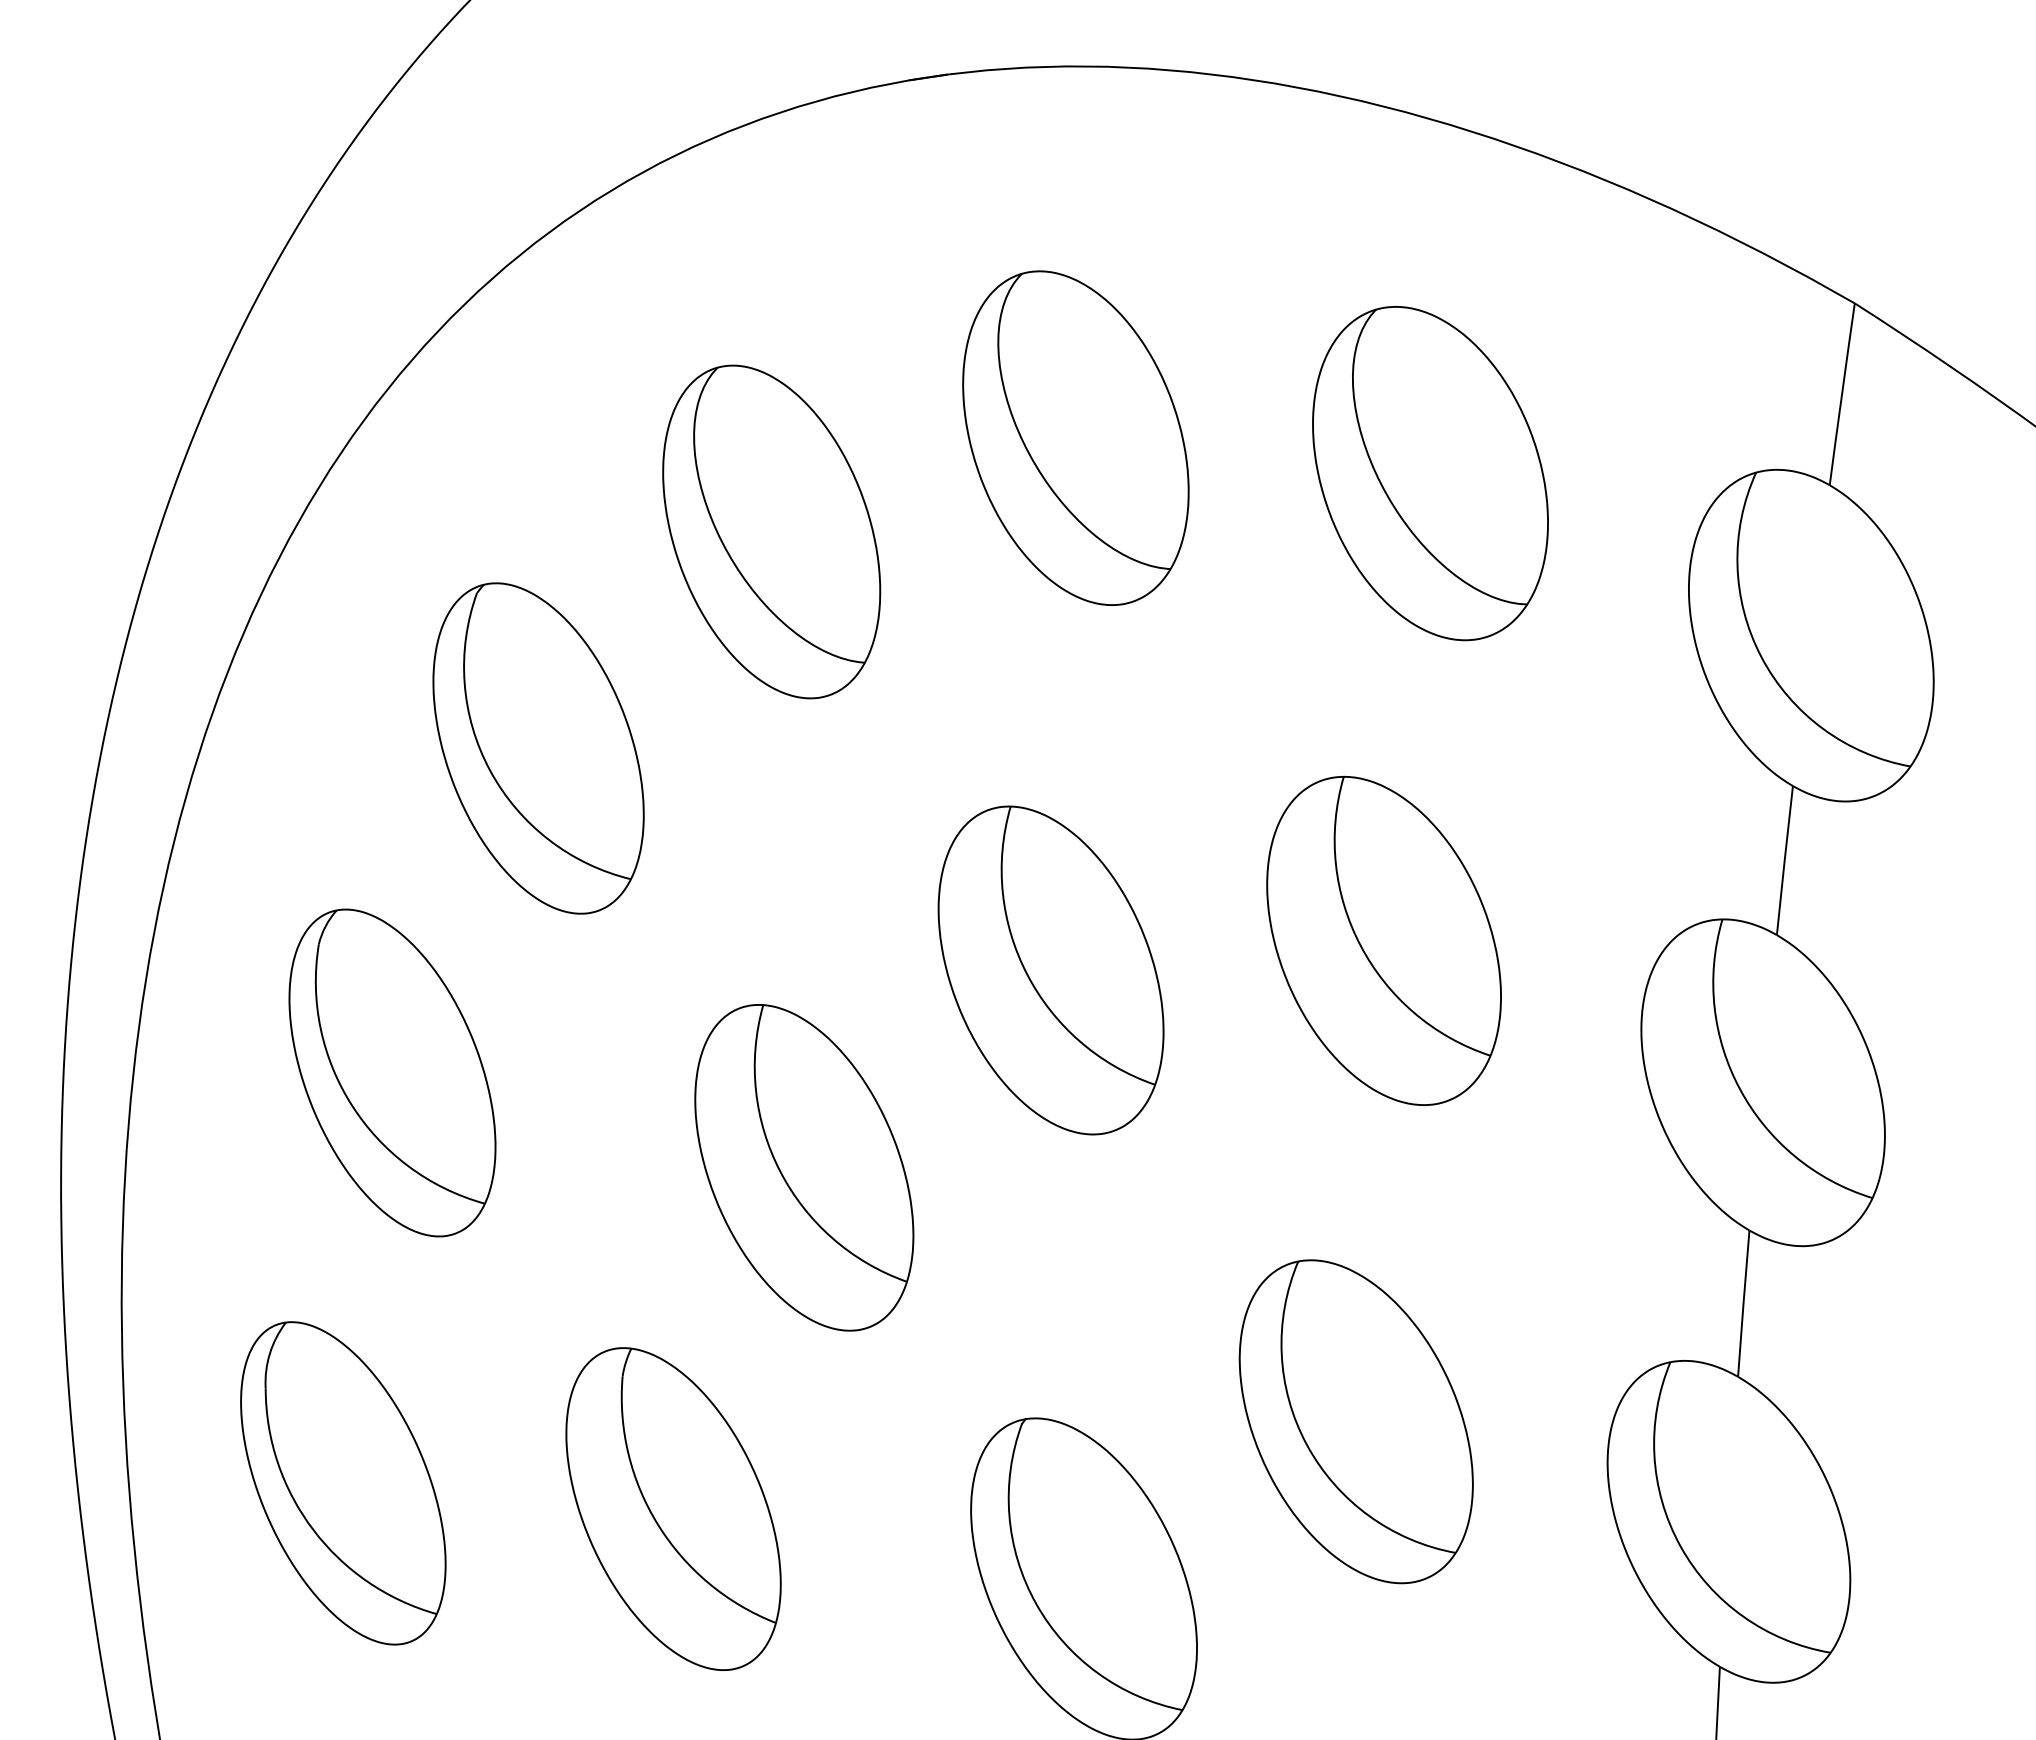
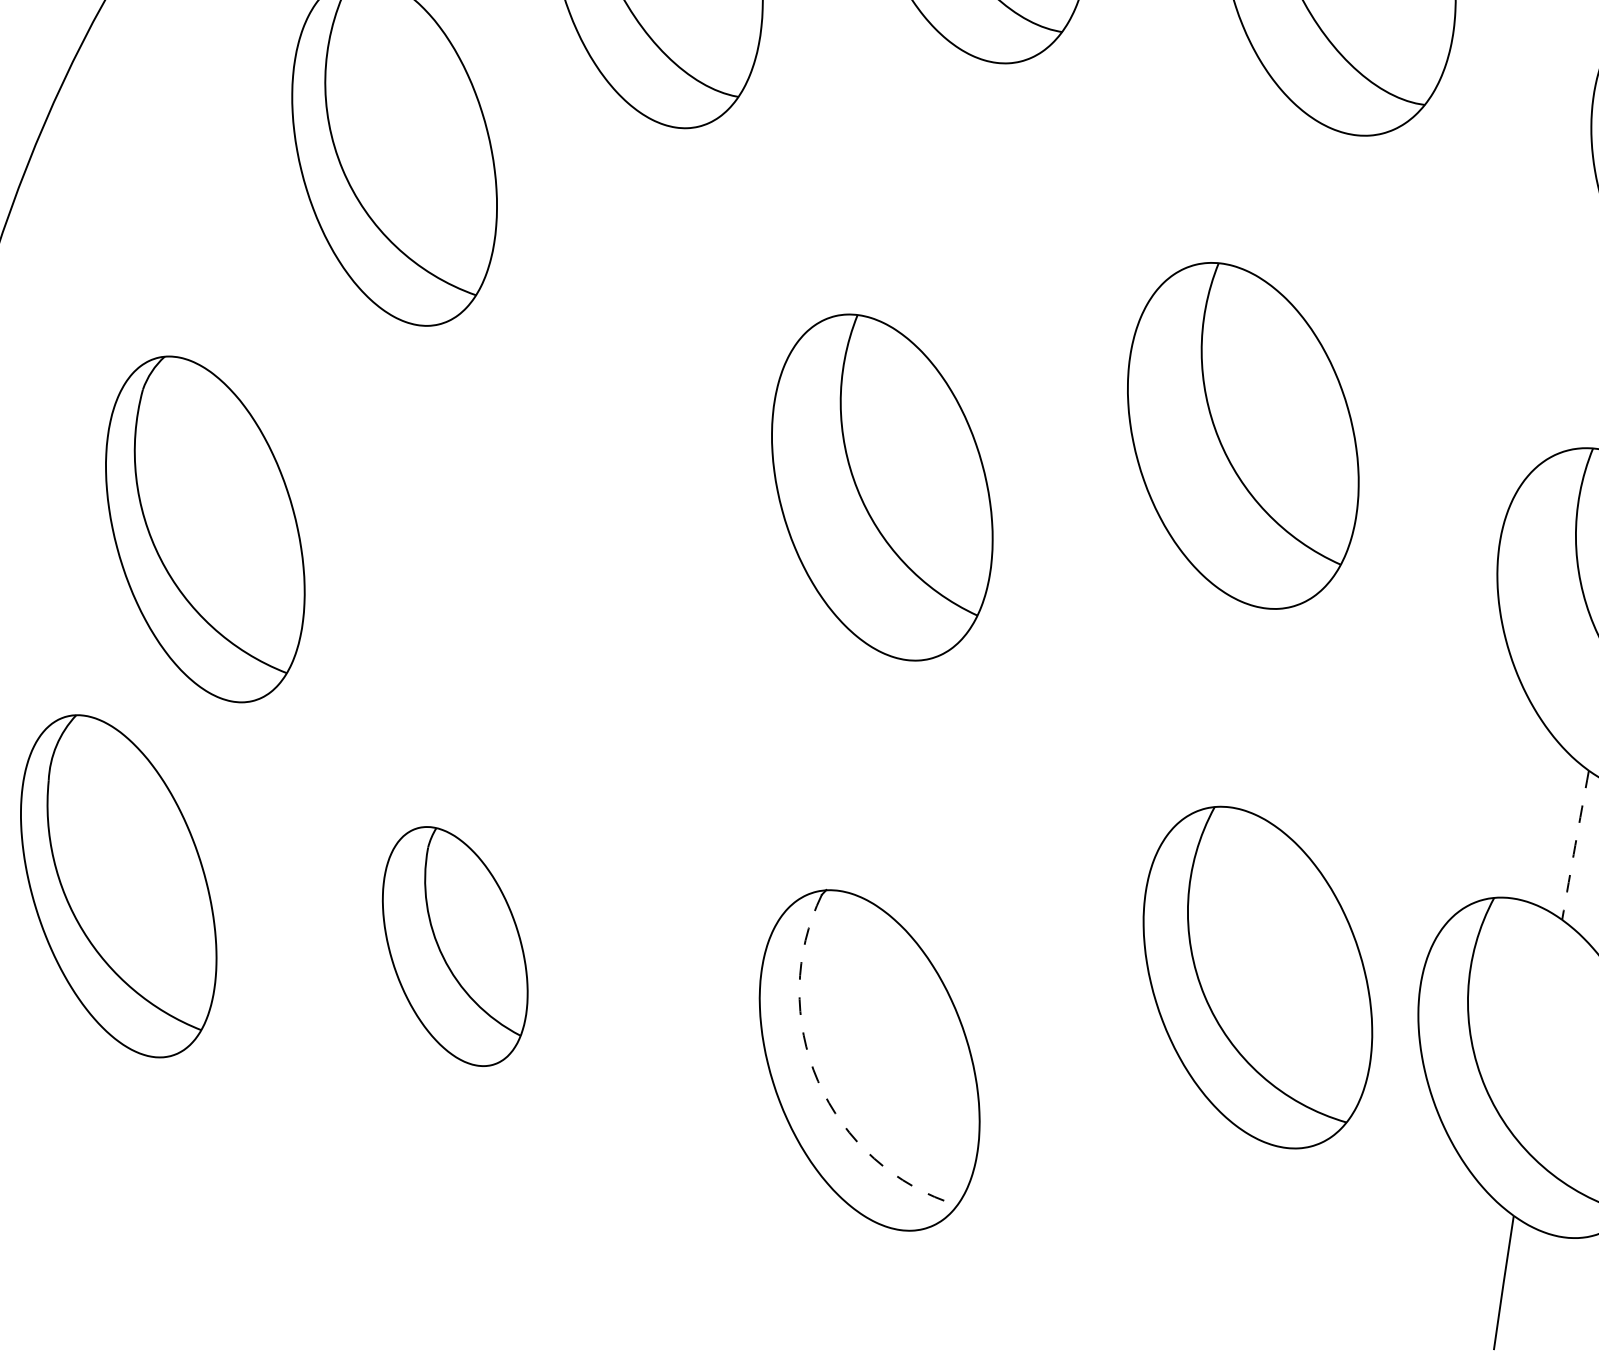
part: (1050, 970) -> (881, 487), moved
part: (392, 1072) -> (205, 528), moved
part: (804, 1167) -> (624, 609), removed
arc: (1743, 1303) -> (1575, 845), solid -> dashed
part: (1355, 1421) -> (1257, 977), moved
part: (673, 1508) -> (455, 945), size x0.7
arc: (1036, 1604) -> (818, 1081), solid -> dashed

